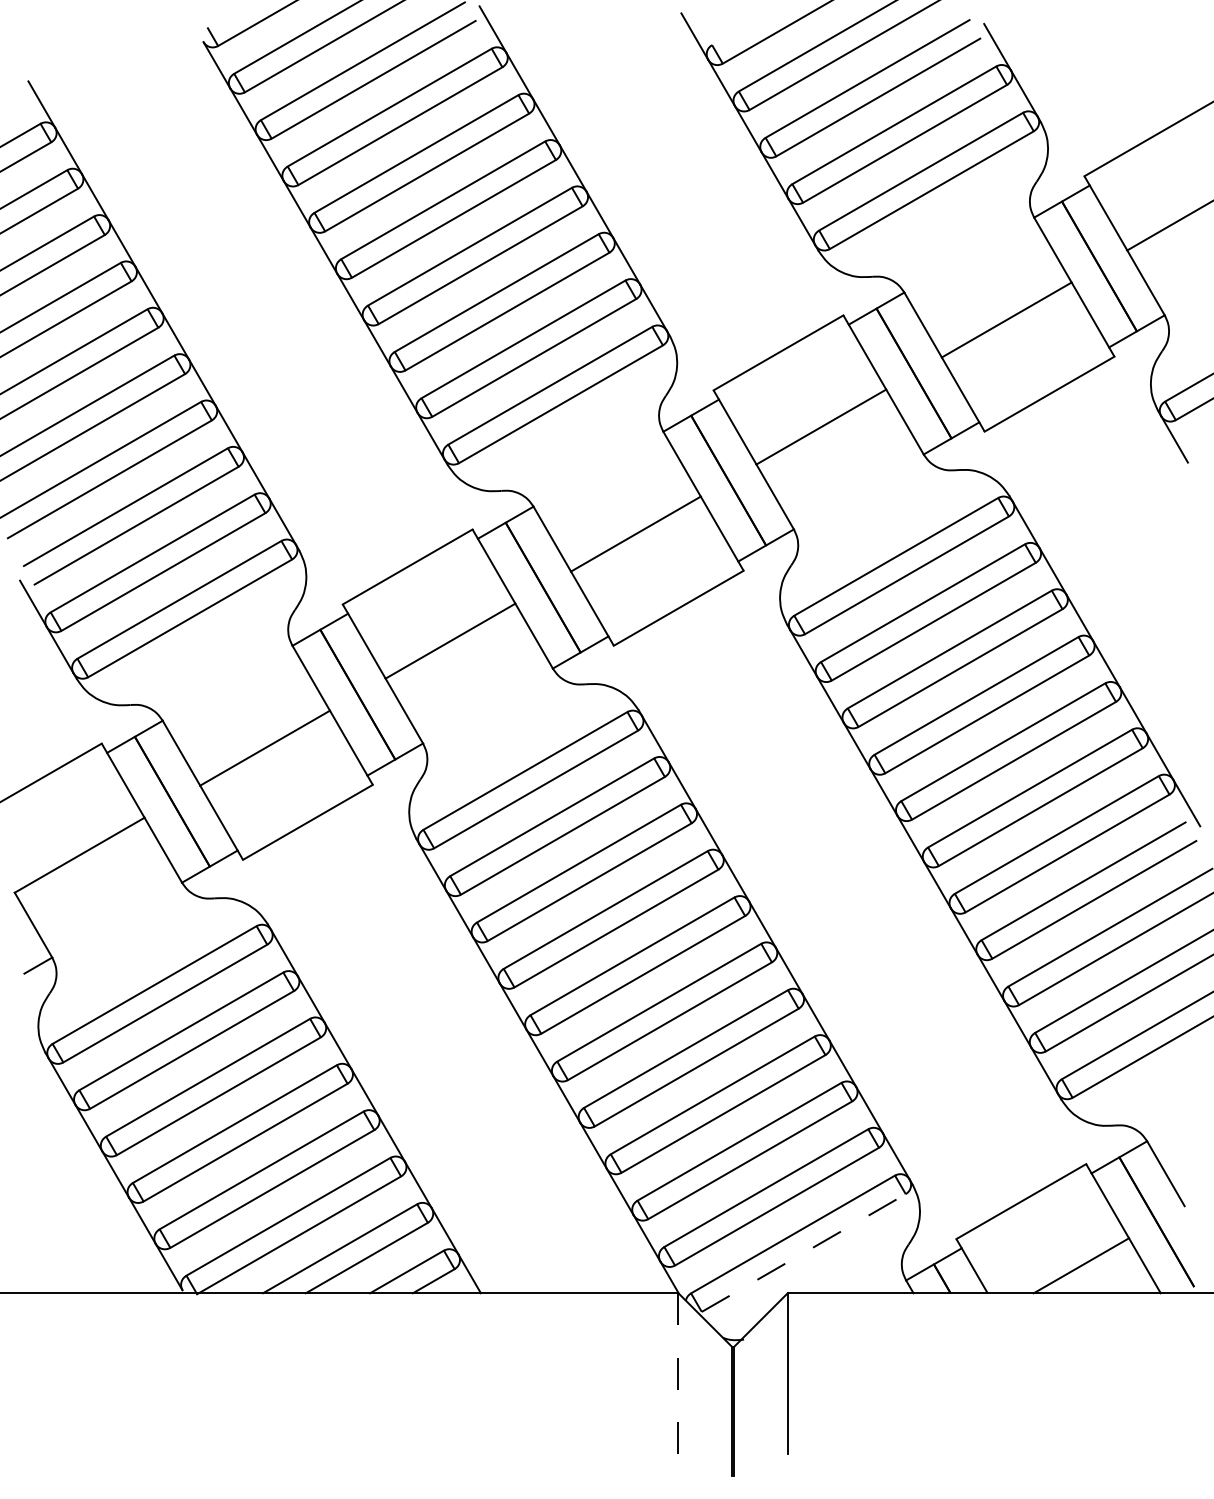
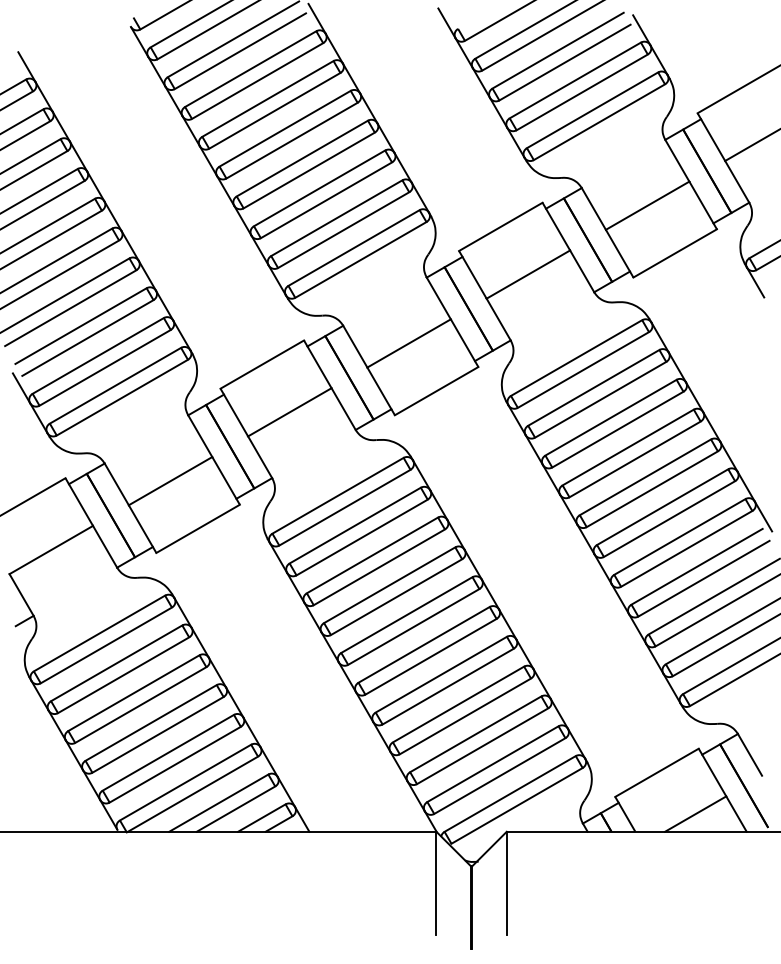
line: (804, 1252) -> (517, 805), dashed -> solid
line: (678, 1373) -> (436, 883), dashed -> solid

